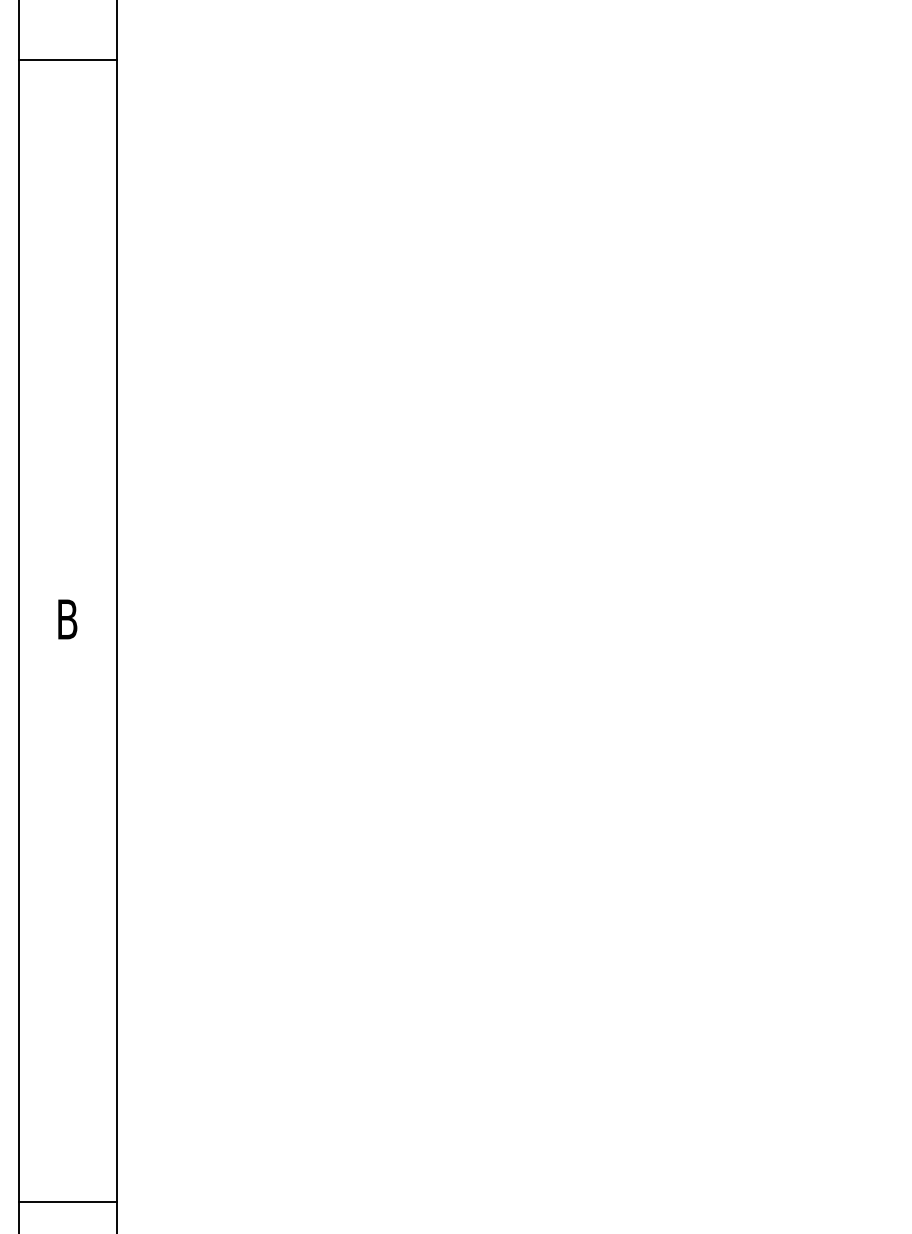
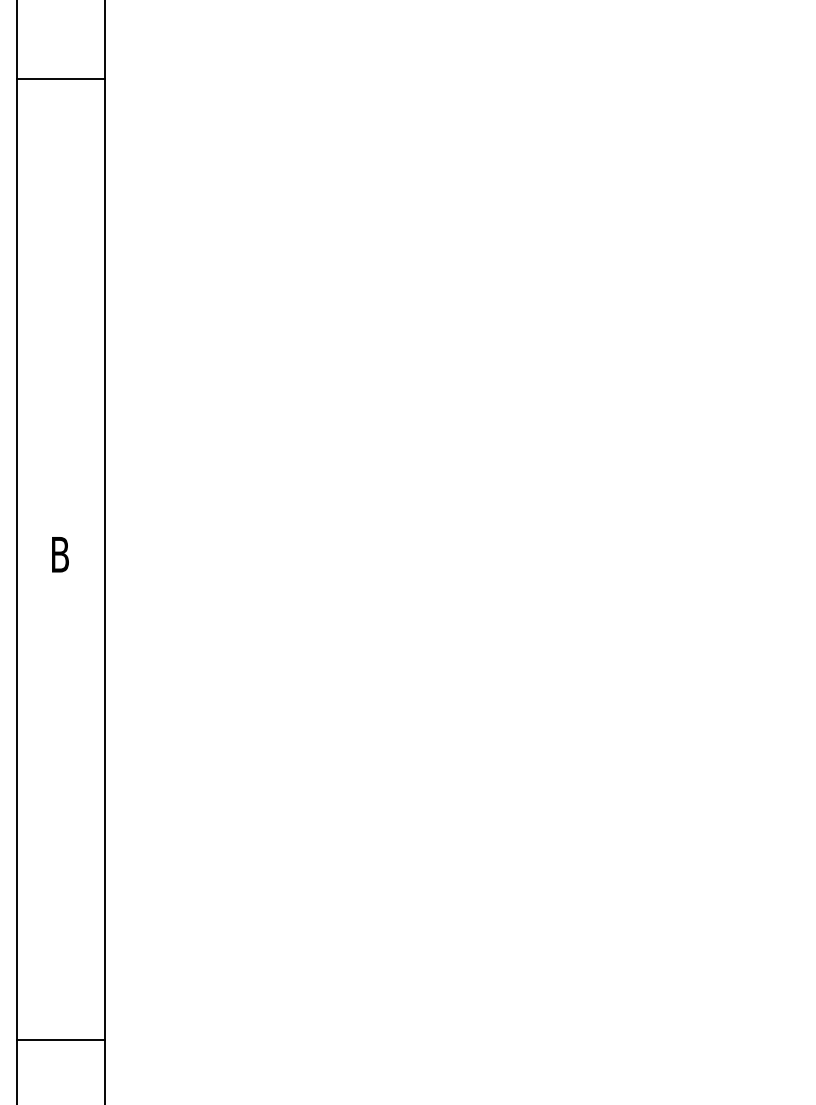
line: (67, 60) -> (60, 79), moved
line: (67, 1201) -> (60, 1039), moved

